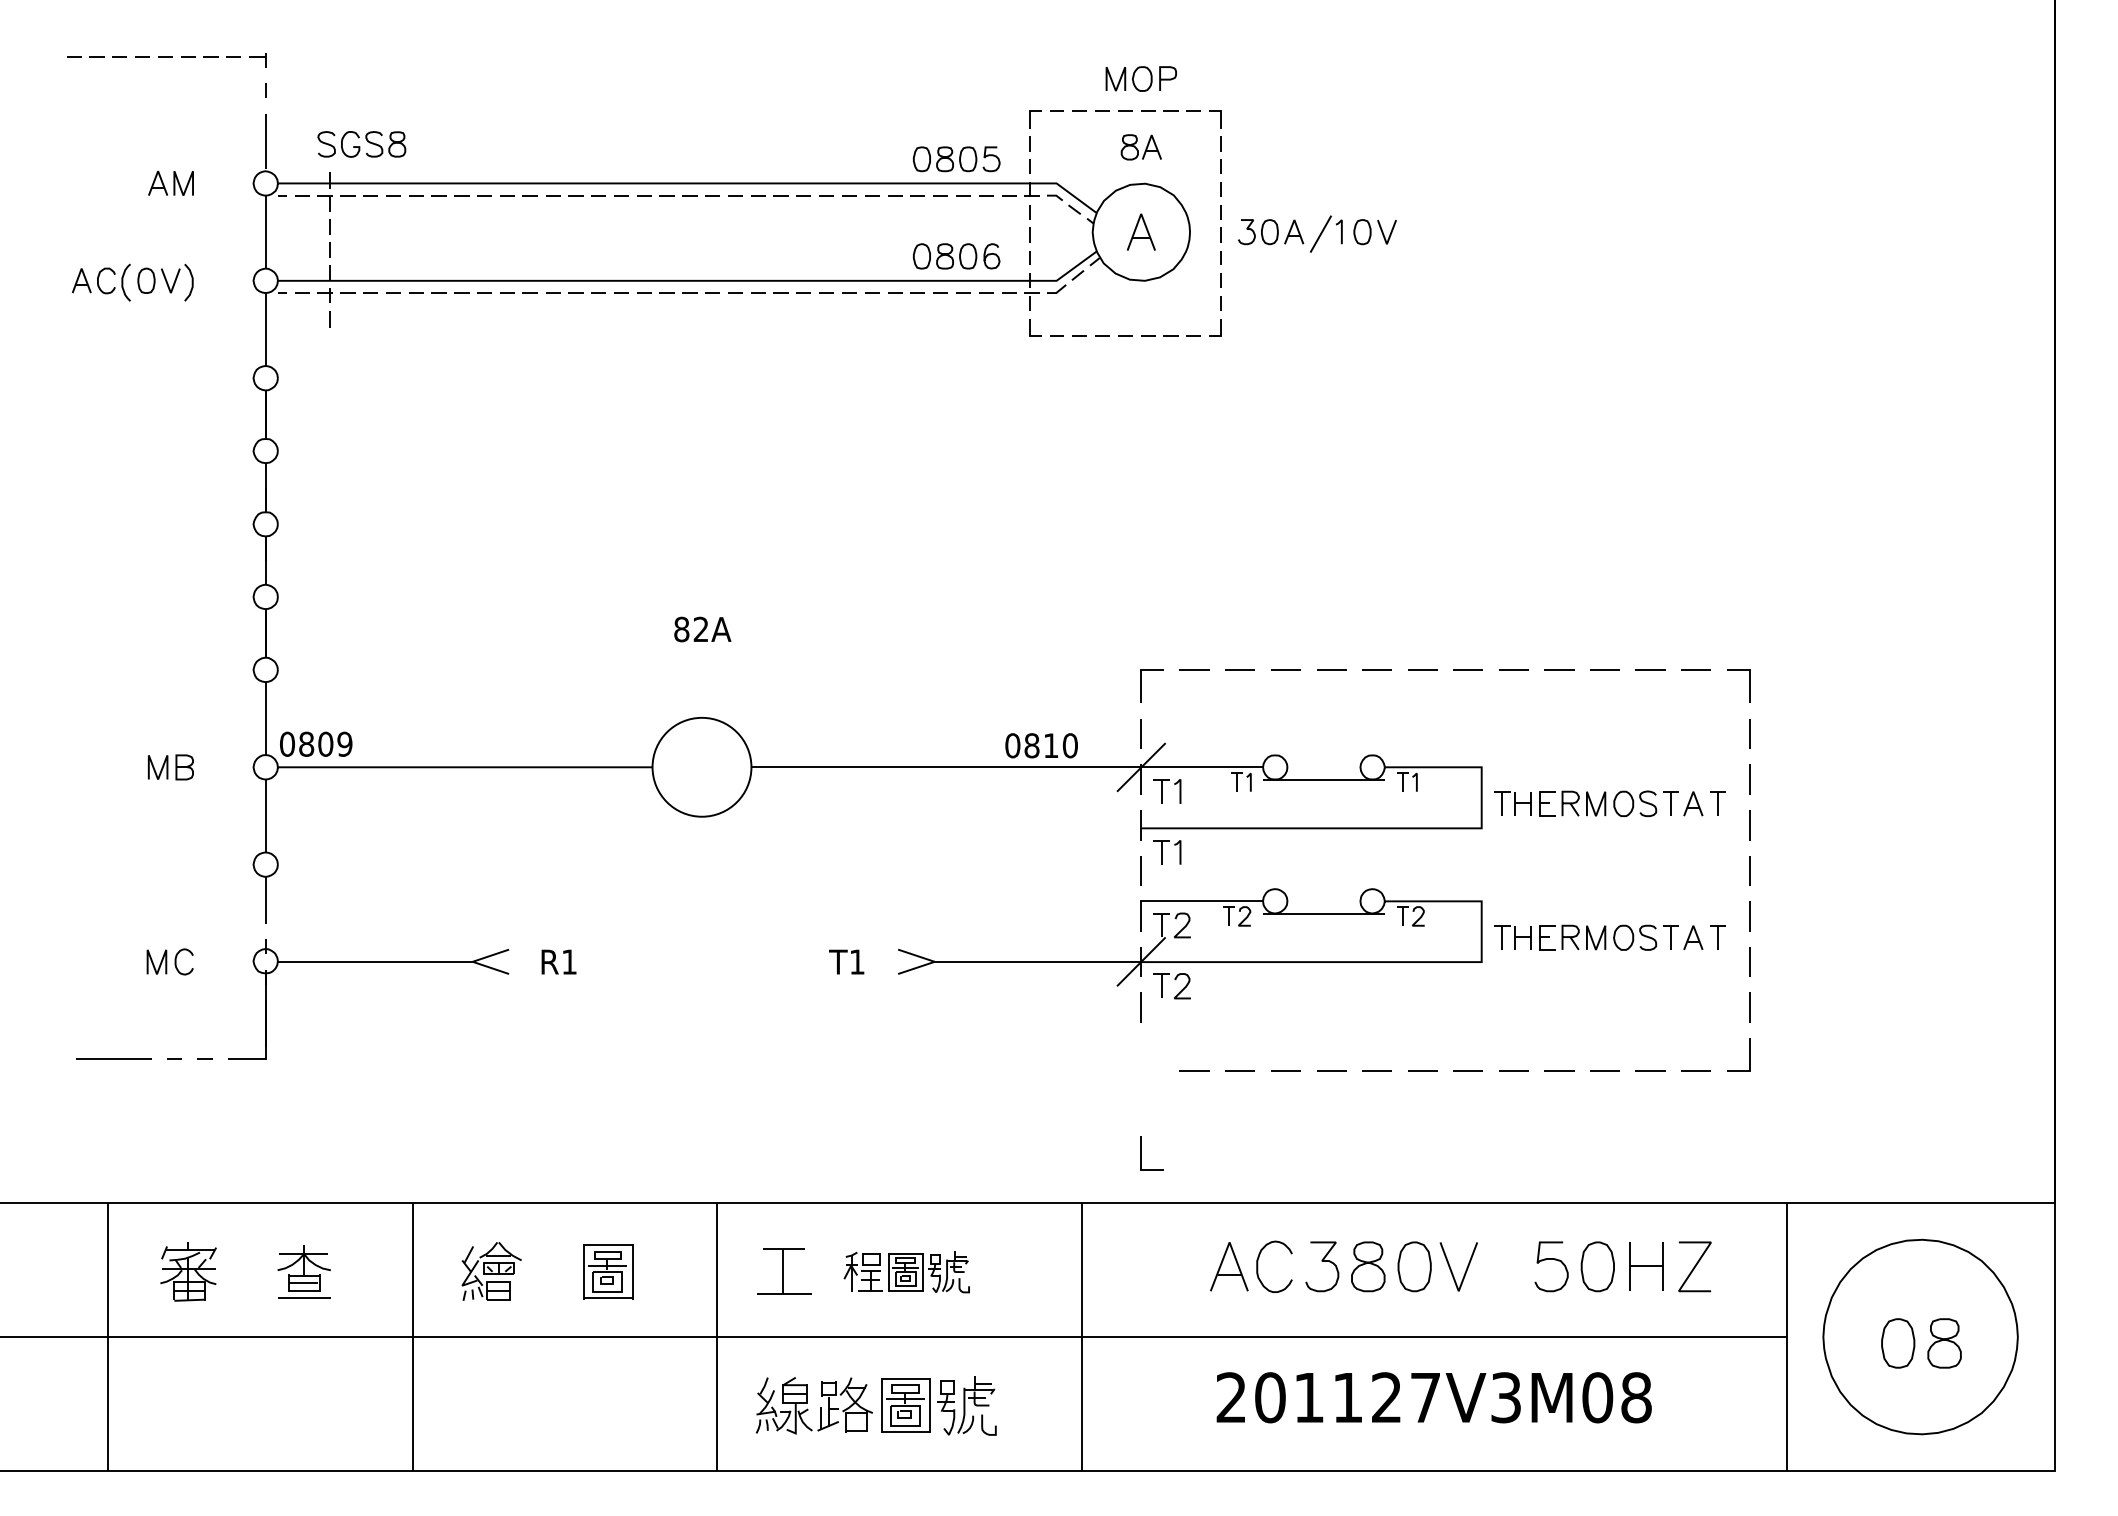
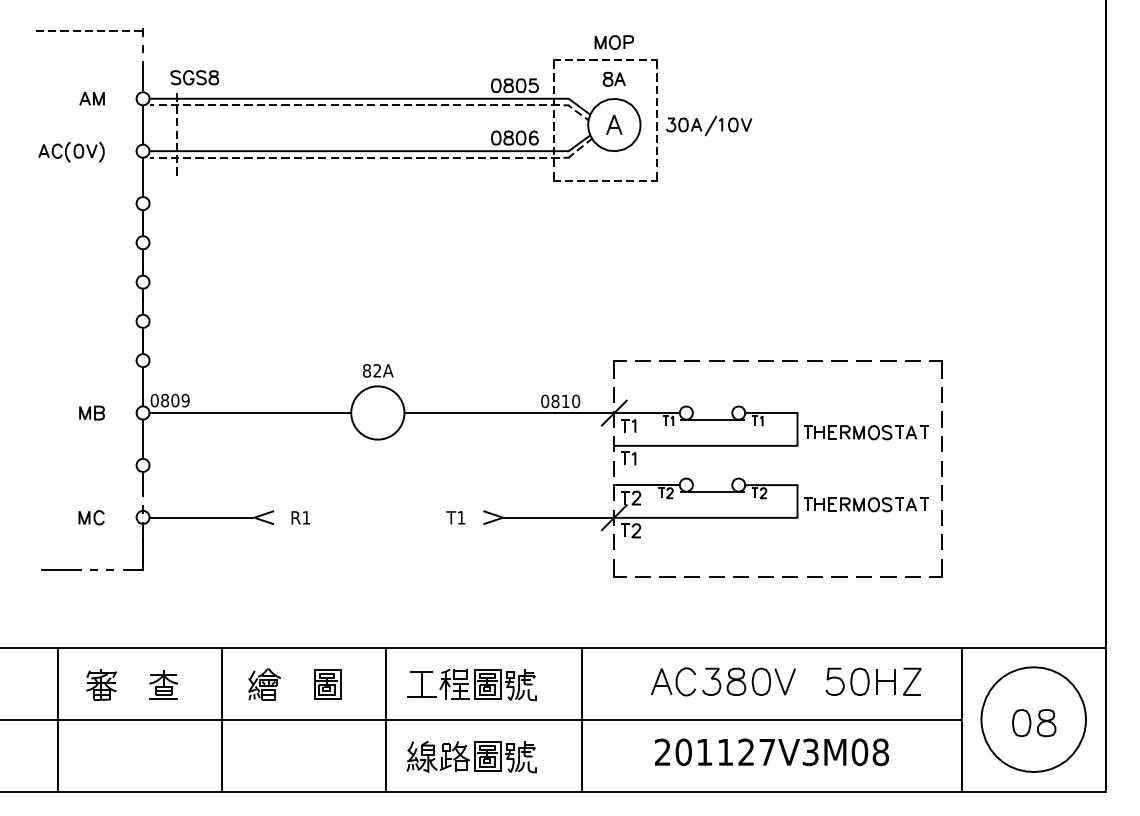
text: (703, 628) -> (378, 370), moved
line: (1141, 1154) -> (614, 568), moved
part: (905, 1271) -> (487, 684), size x1.43

